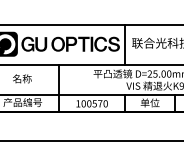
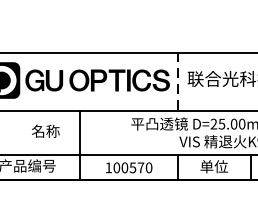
line: (125, 44) -> (178, 80), solid -> dashed
text: (22, 78) -> (46, 130), moved

